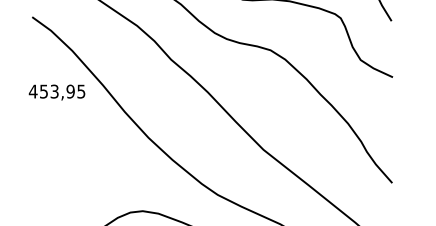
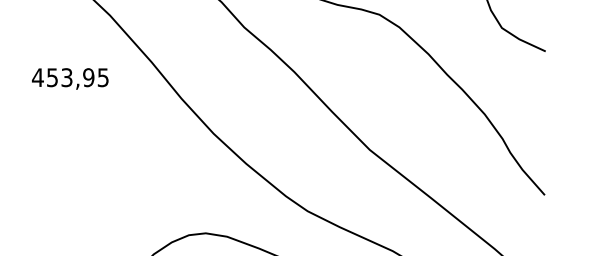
text: (56, 92) -> (69, 78), moved

